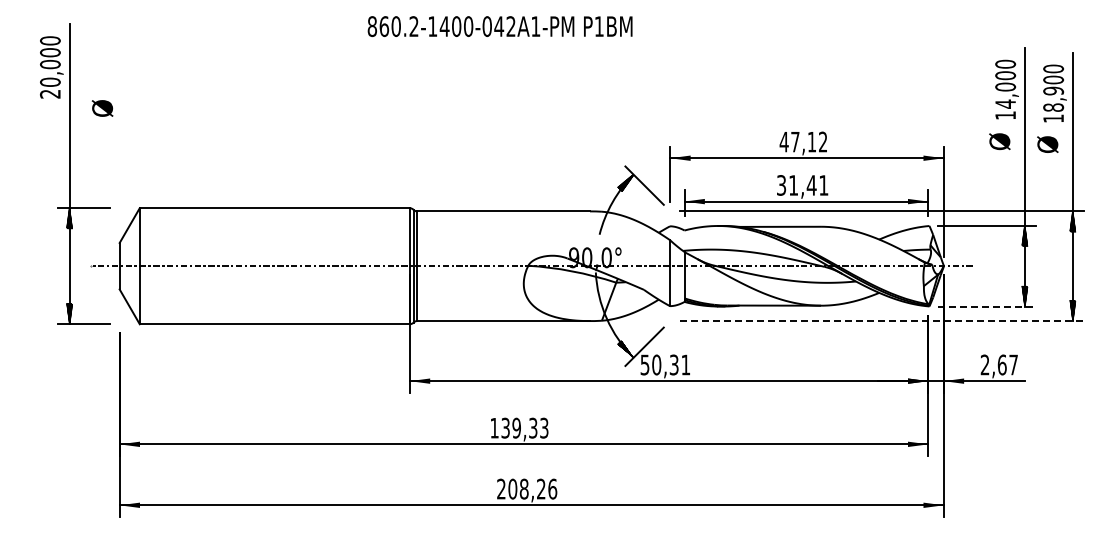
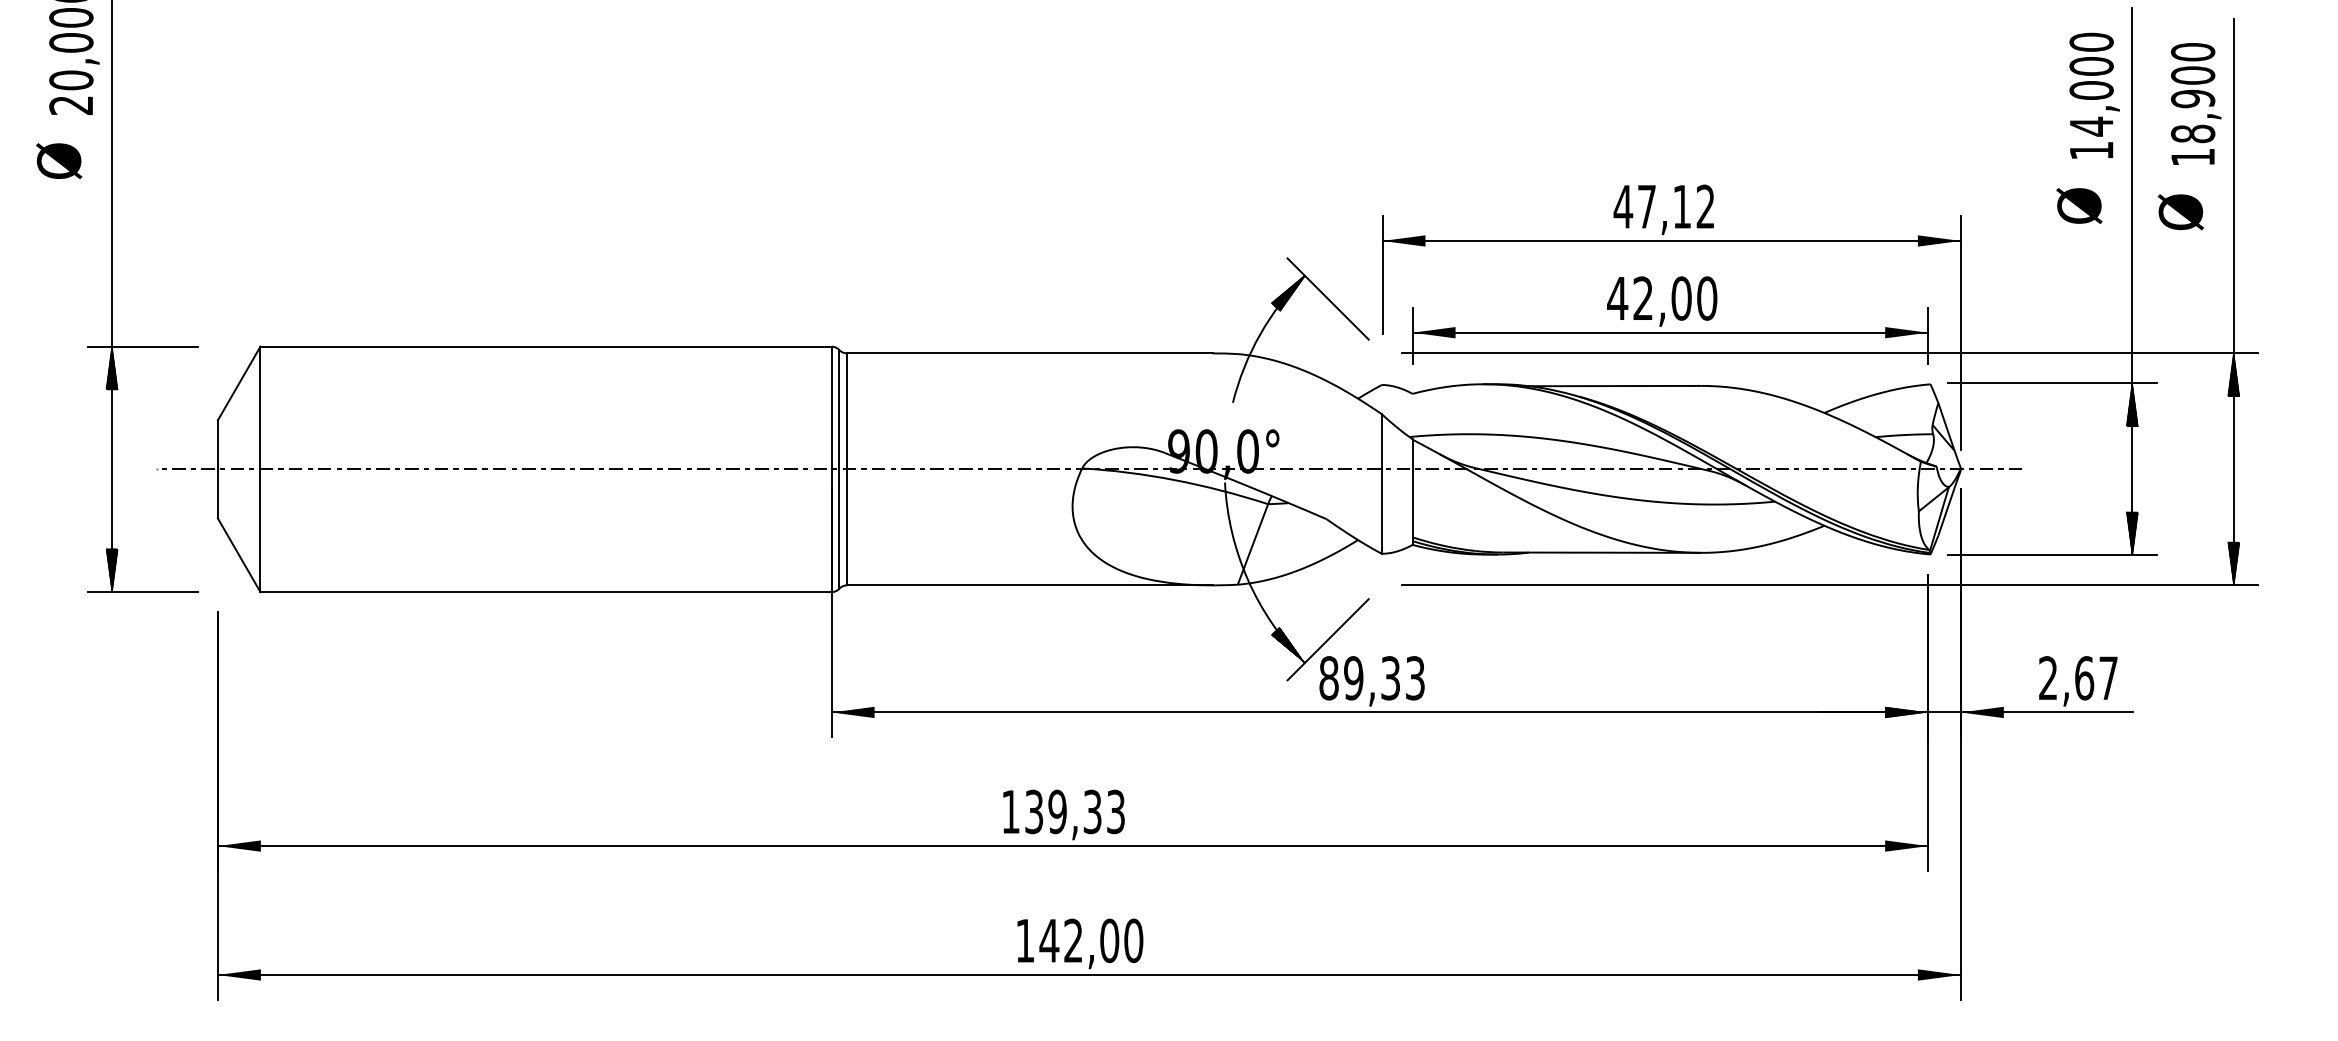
text: (102, 108) -> (58, 161), moved
text: (802, 185) -> (1662, 298), 31,41 -> 42,00
line: (987, 306) -> (2053, 554), dashed -> solid
line: (882, 321) -> (1831, 586), dashed -> solid
text: (665, 364) -> (1372, 677), 50,31 -> 89,33
text: (527, 488) -> (1080, 939), 208,26 -> 142,00

